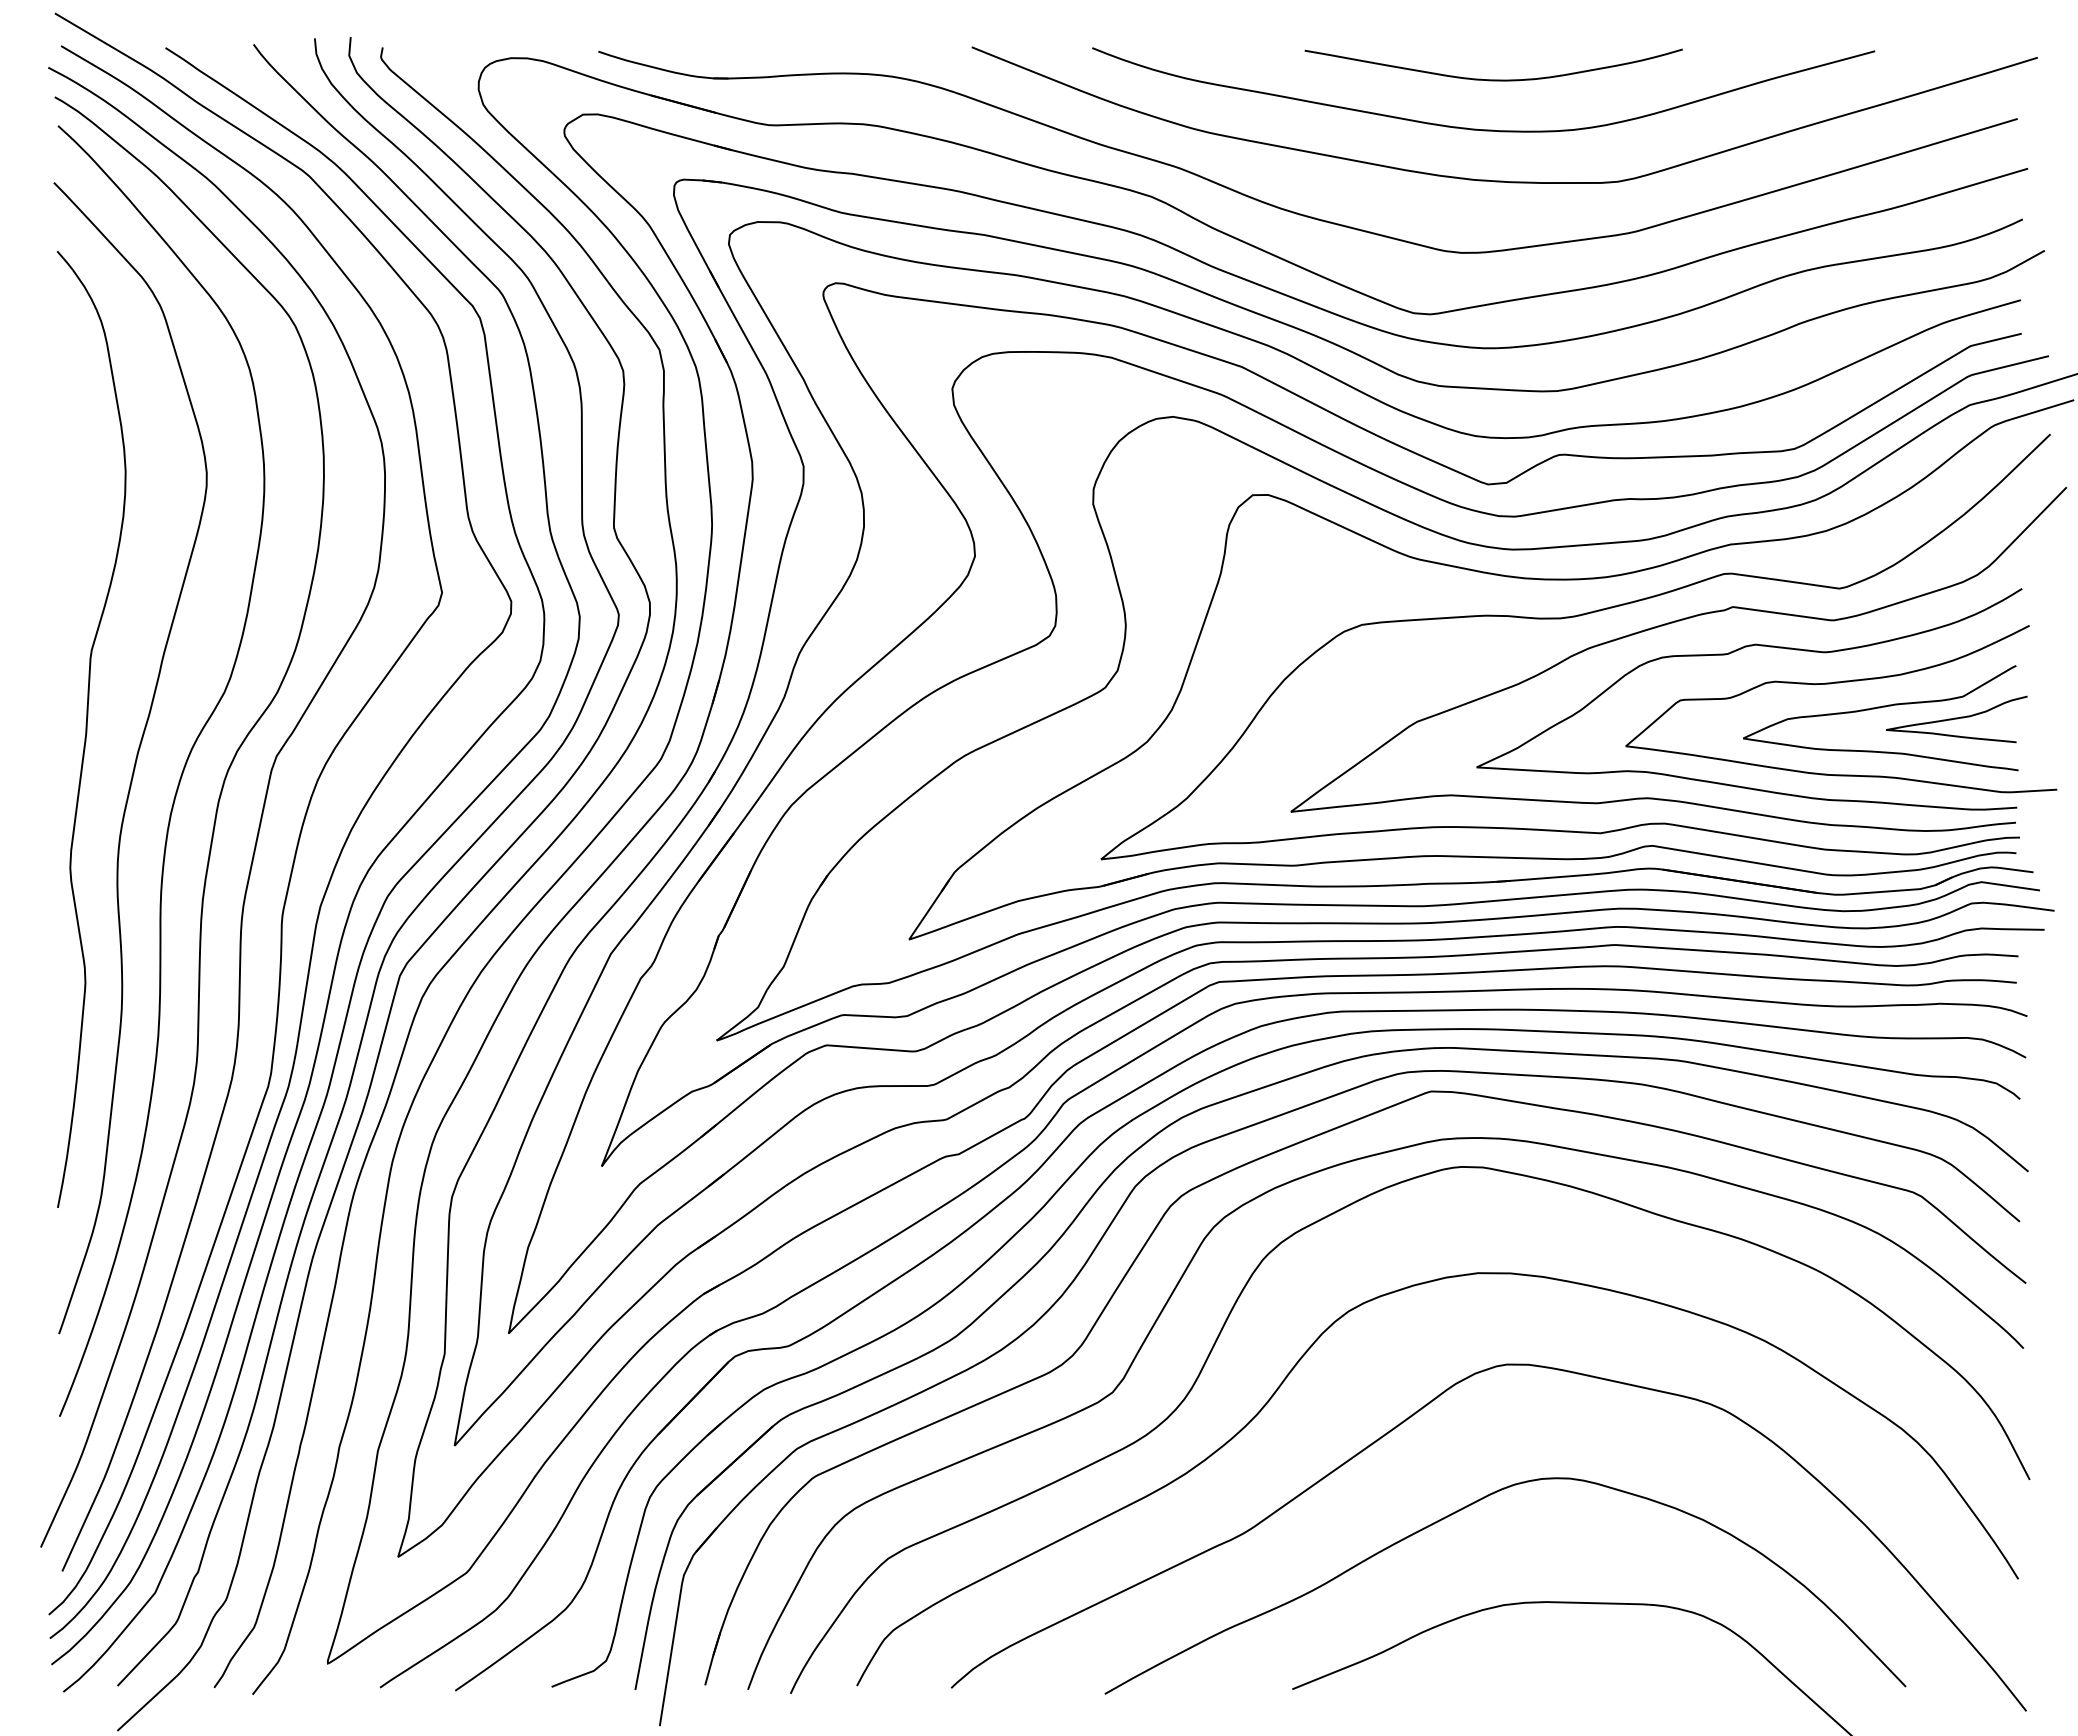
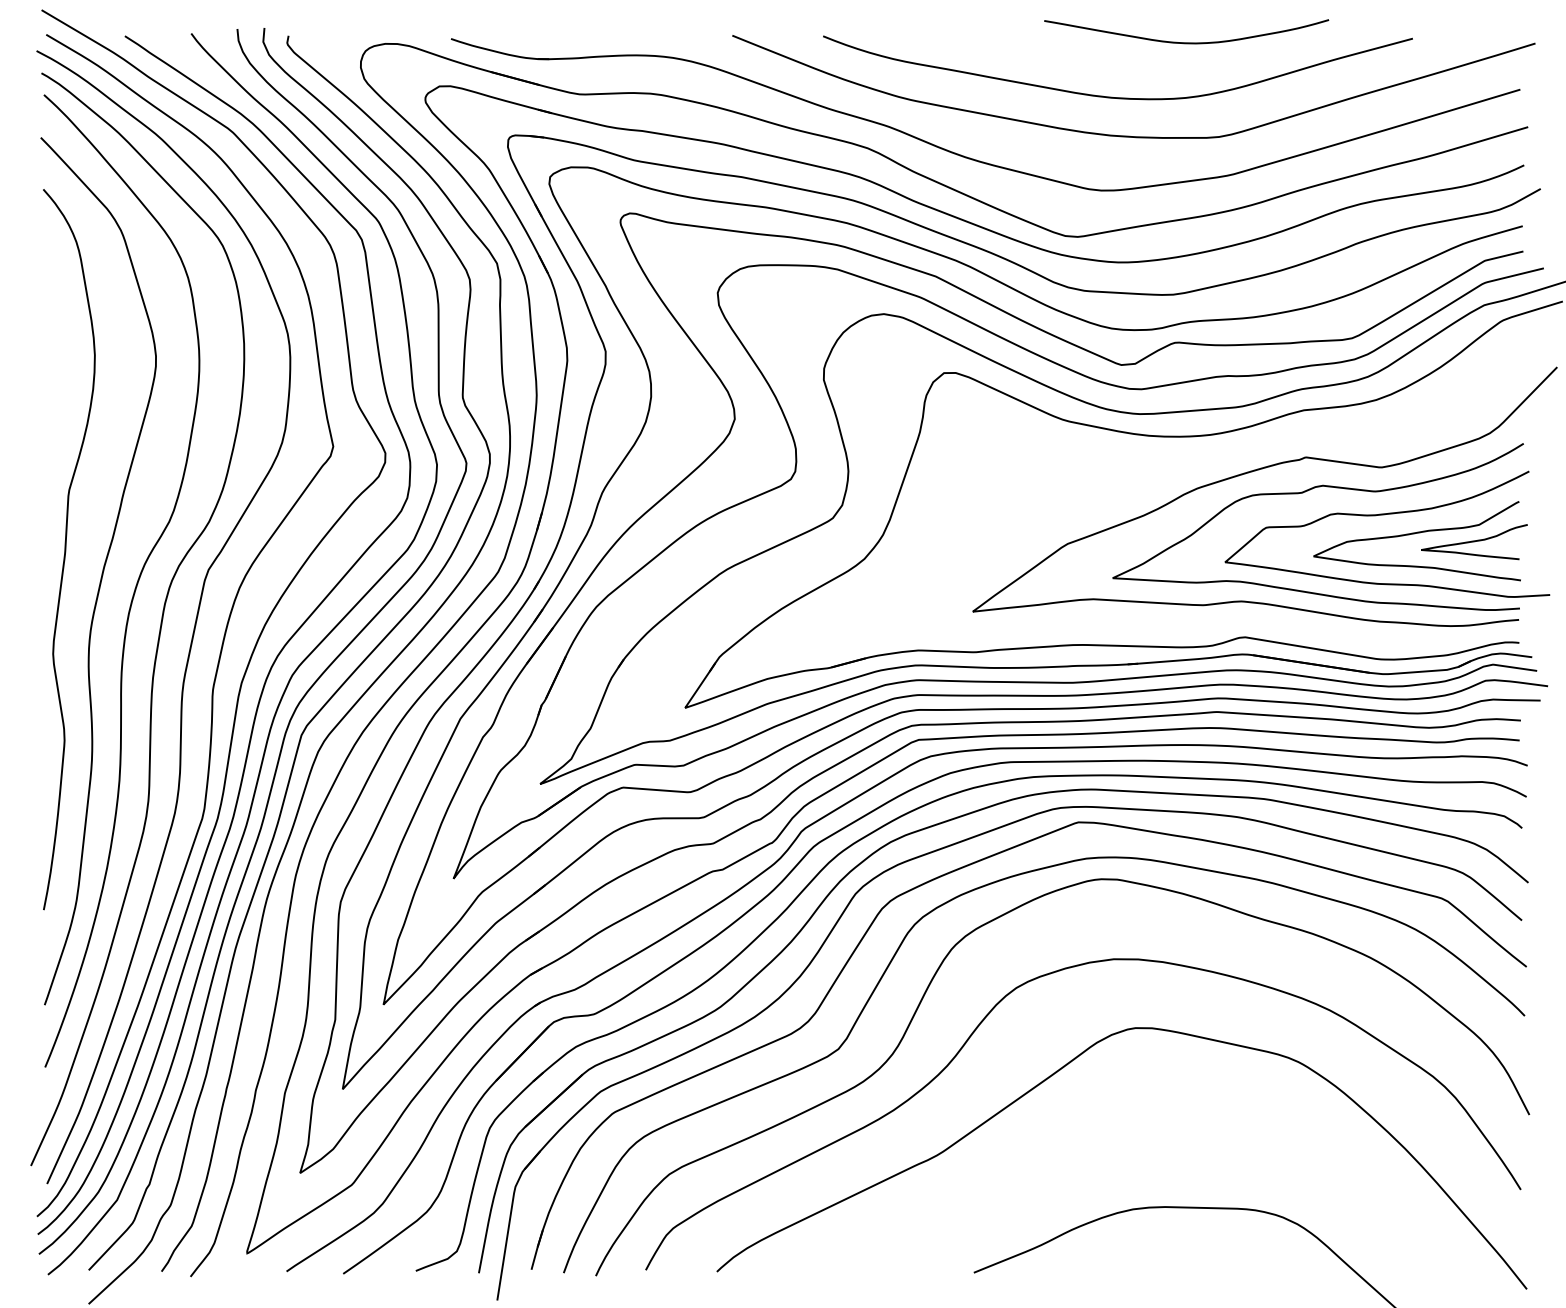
curve: (1493, 79) -> (1186, 42), moved
curve: (1569, 618) -> (1182, 466), removed
curve: (1467, 1507) -> (1105, 1135), removed

